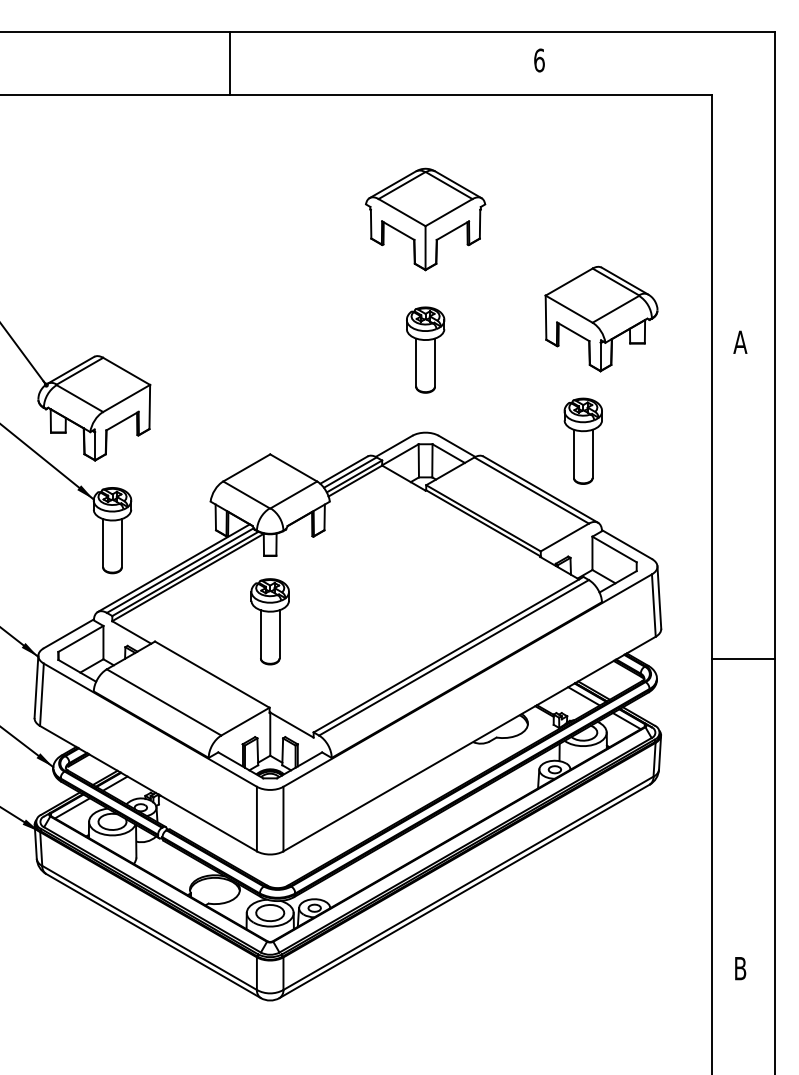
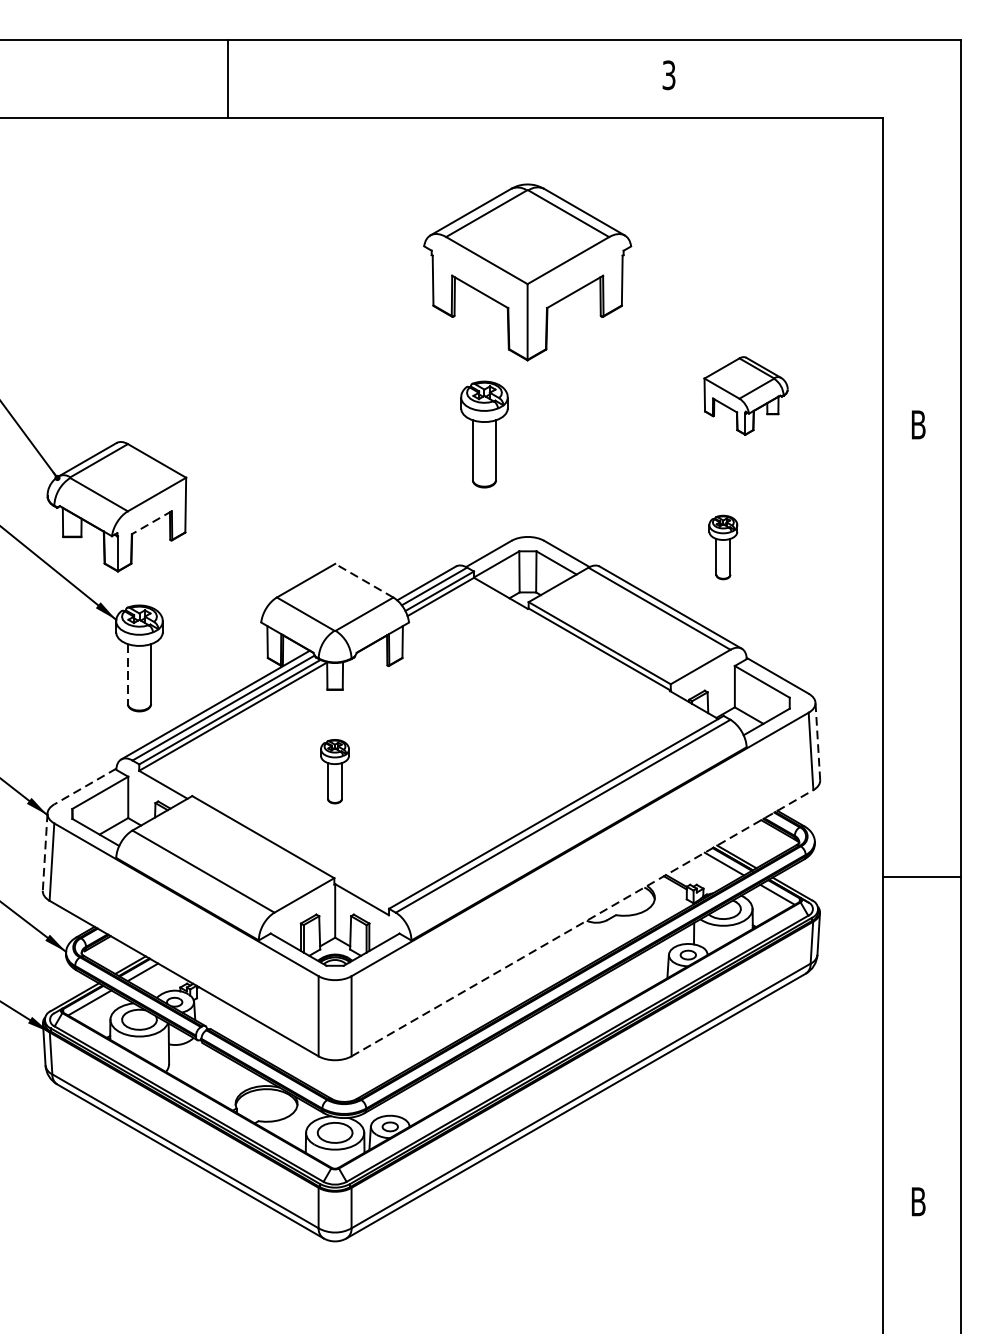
text: (539, 60) -> (669, 75), 6 -> 3
line: (229, 63) -> (227, 79), moved
part: (425, 219) -> (527, 272), size x1.4
part: (601, 318) -> (746, 395), size x0.6
text: (740, 341) -> (918, 423), A -> B
part: (425, 349) -> (484, 433), moved
line: (122, 421) -> (151, 523), solid -> dashed
part: (582, 440) -> (722, 546), size x0.6
line: (293, 467) -> (364, 580), solid -> dashed
line: (103, 543) -> (128, 674), solid -> dashed
line: (659, 597) -> (818, 741), solid -> dashed
part: (269, 621) -> (334, 771), size x0.6
line: (68, 633) -> (84, 786), solid -> dashed
line: (743, 658) -> (922, 876), moved
line: (36, 687) -> (45, 853), solid -> dashed
line: (469, 744) -> (582, 923), solid -> dashed

